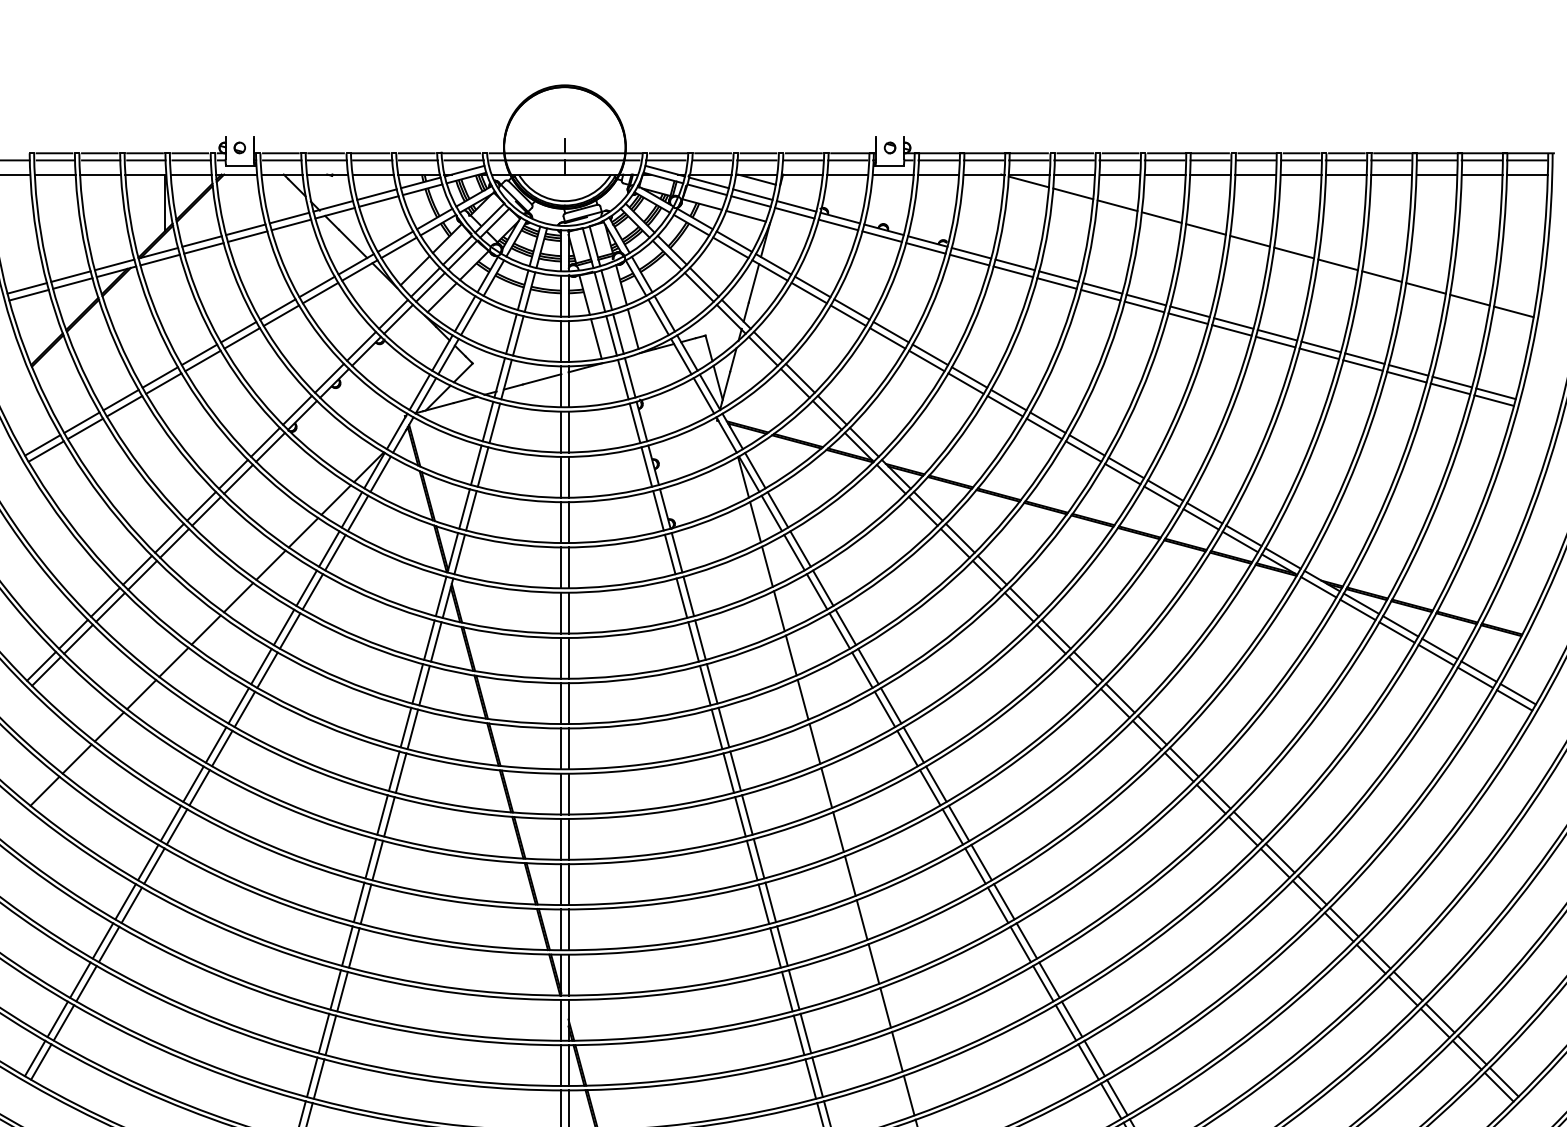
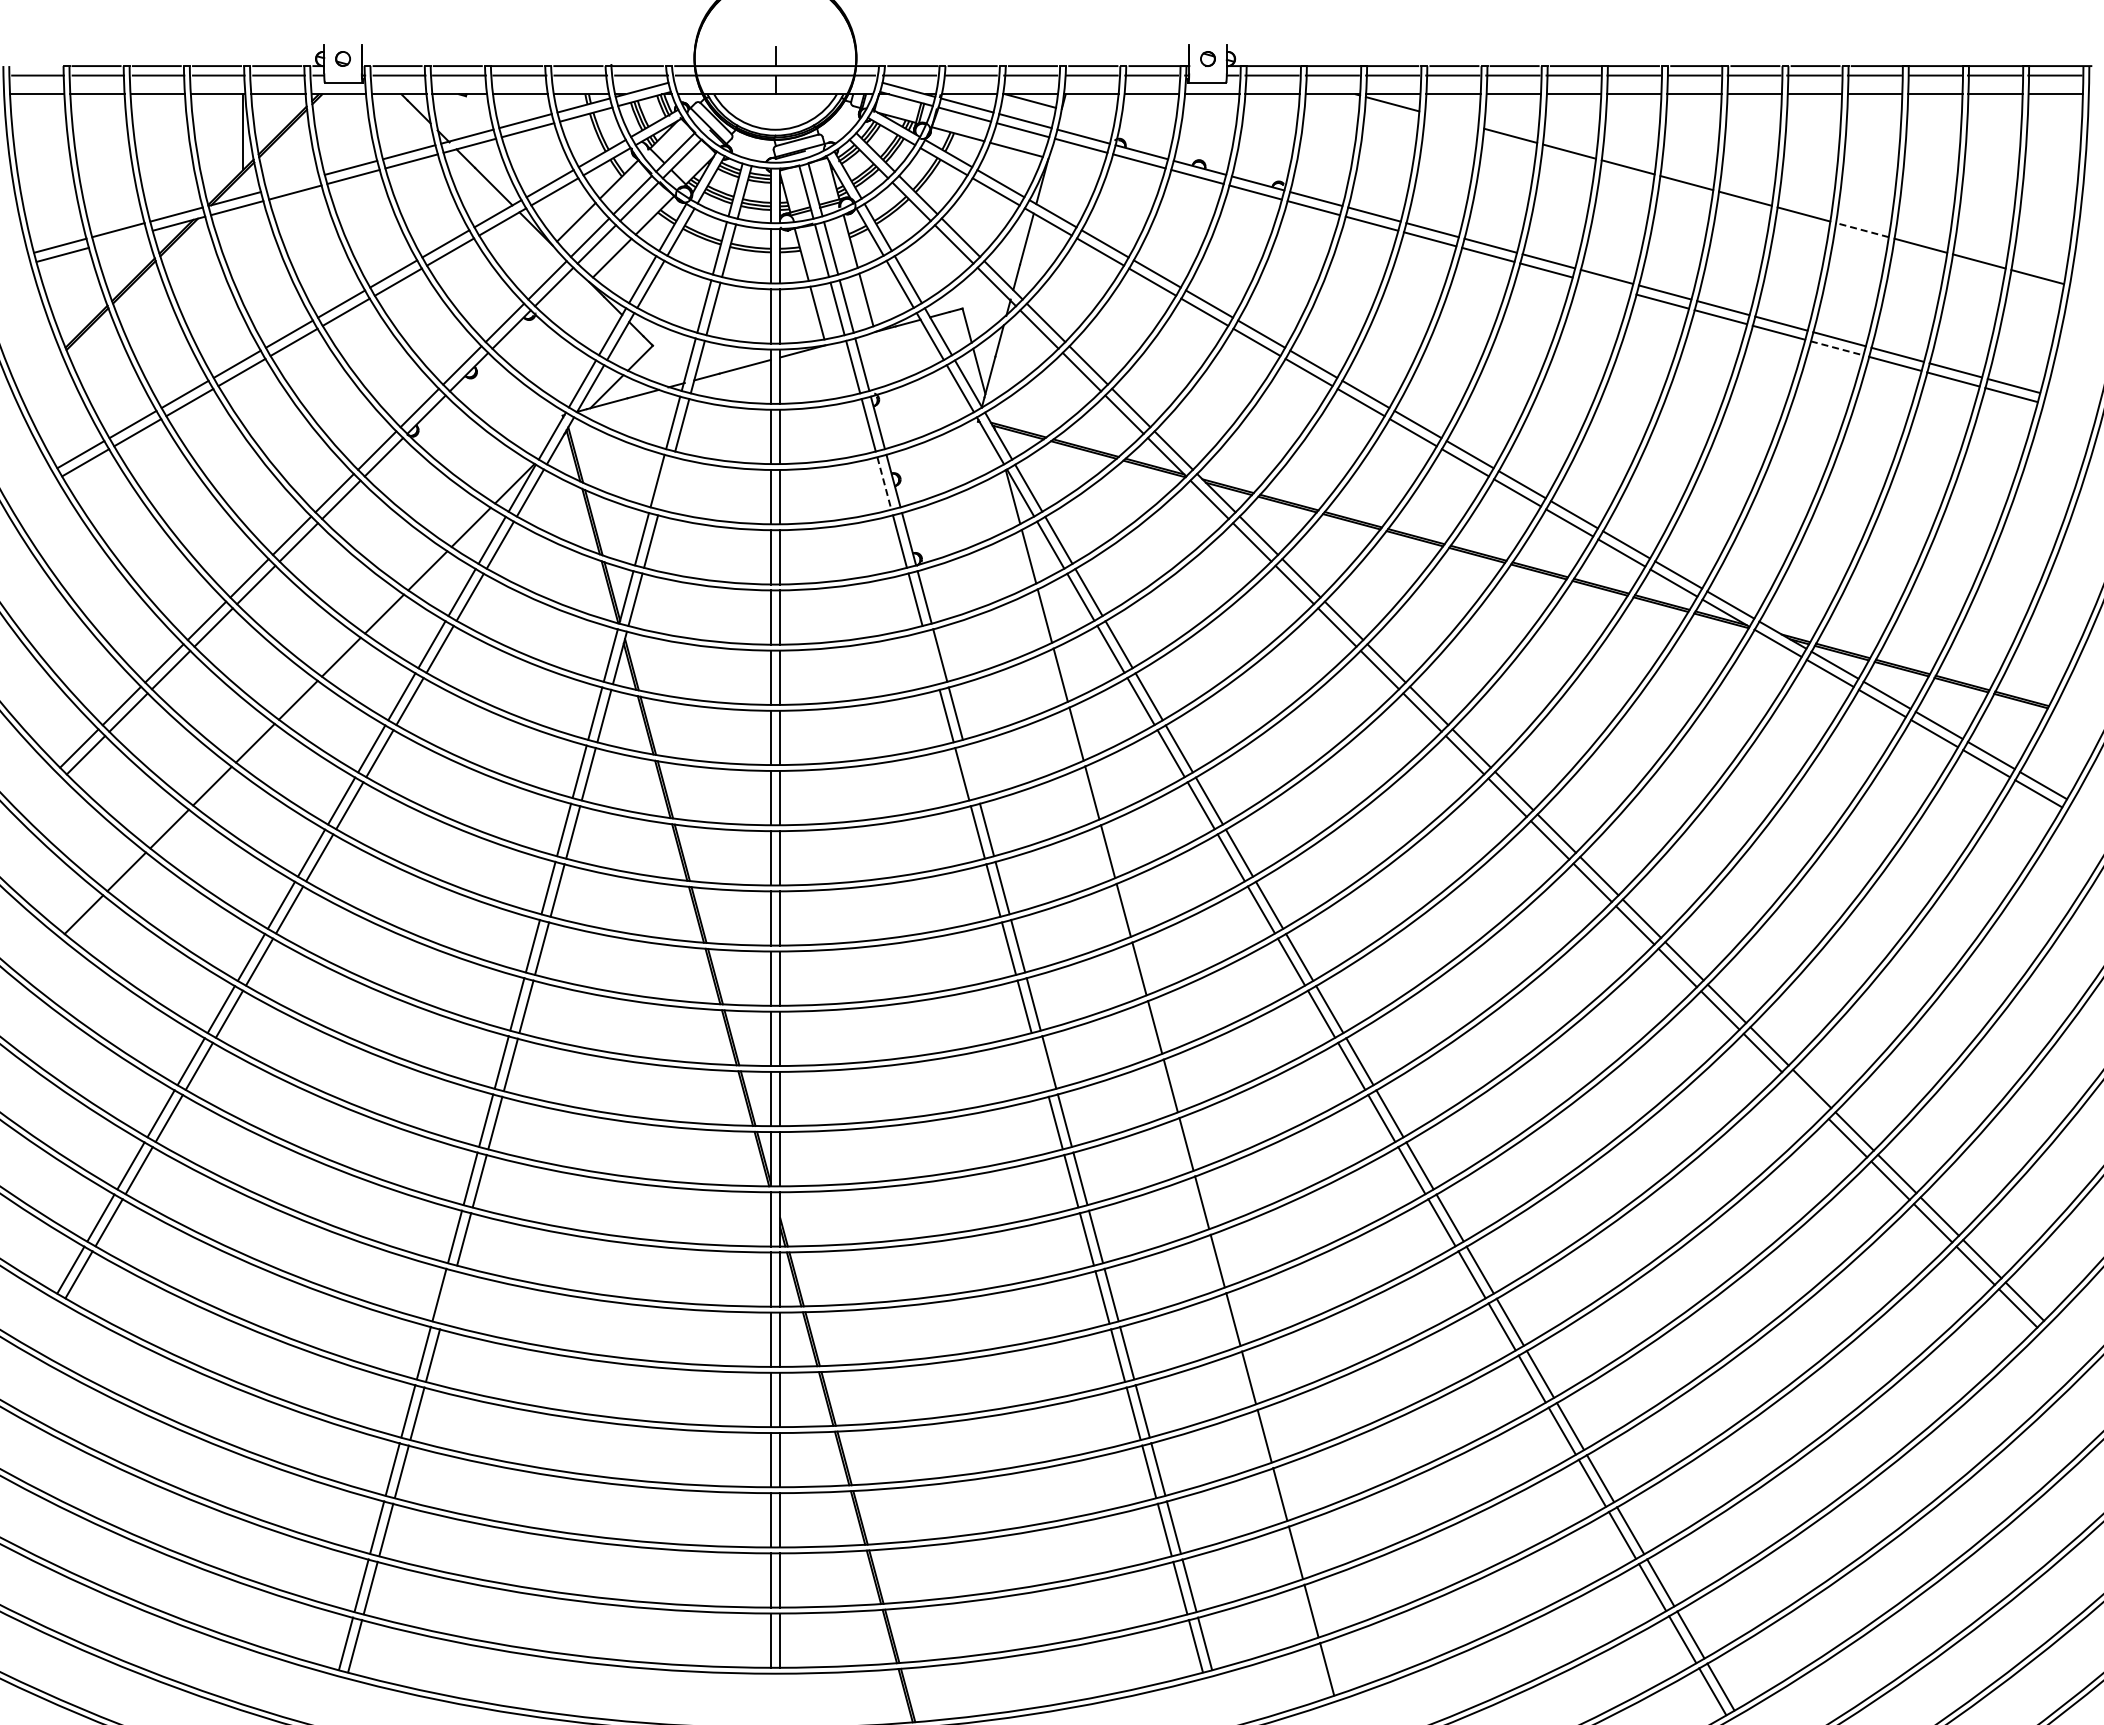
line: (1073, 193) -> (1451, 119), removed
line: (201, 241) -> (292, 183), removed
line: (1381, 276) -> (1861, 230), solid -> dashed
line: (72, 283) -> (120, 239), removed
line: (1188, 318) -> (1604, 286), removed
line: (1363, 365) -> (1837, 348), solid -> dashed
line: (482, 467) -> (666, 483), removed
line: (646, 467) -> (884, 483), solid -> dashed
line: (682, 597) -> (931, 657), removed
line: (712, 683) -> (971, 771), removed
line: (764, 903) -> (1040, 1064), removed
line: (1339, 927) -> (1805, 1095), removed
line: (319, 1079) -> (448, 1297), removed

